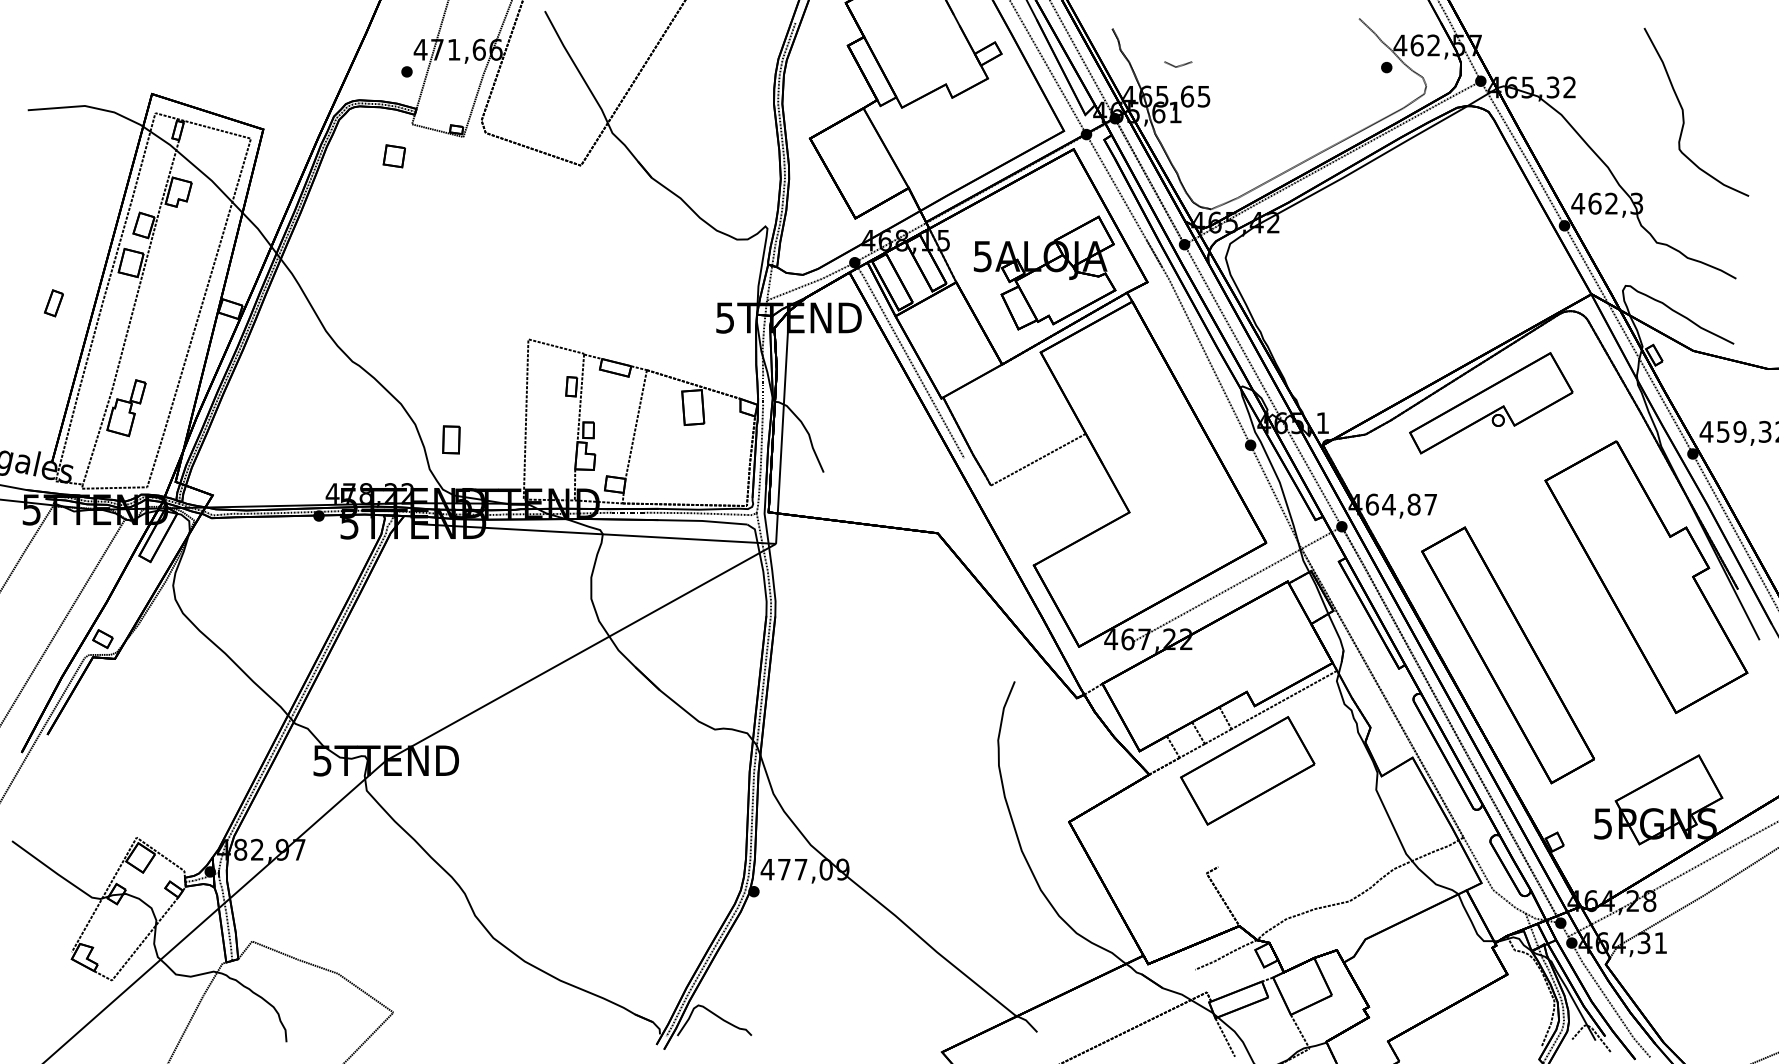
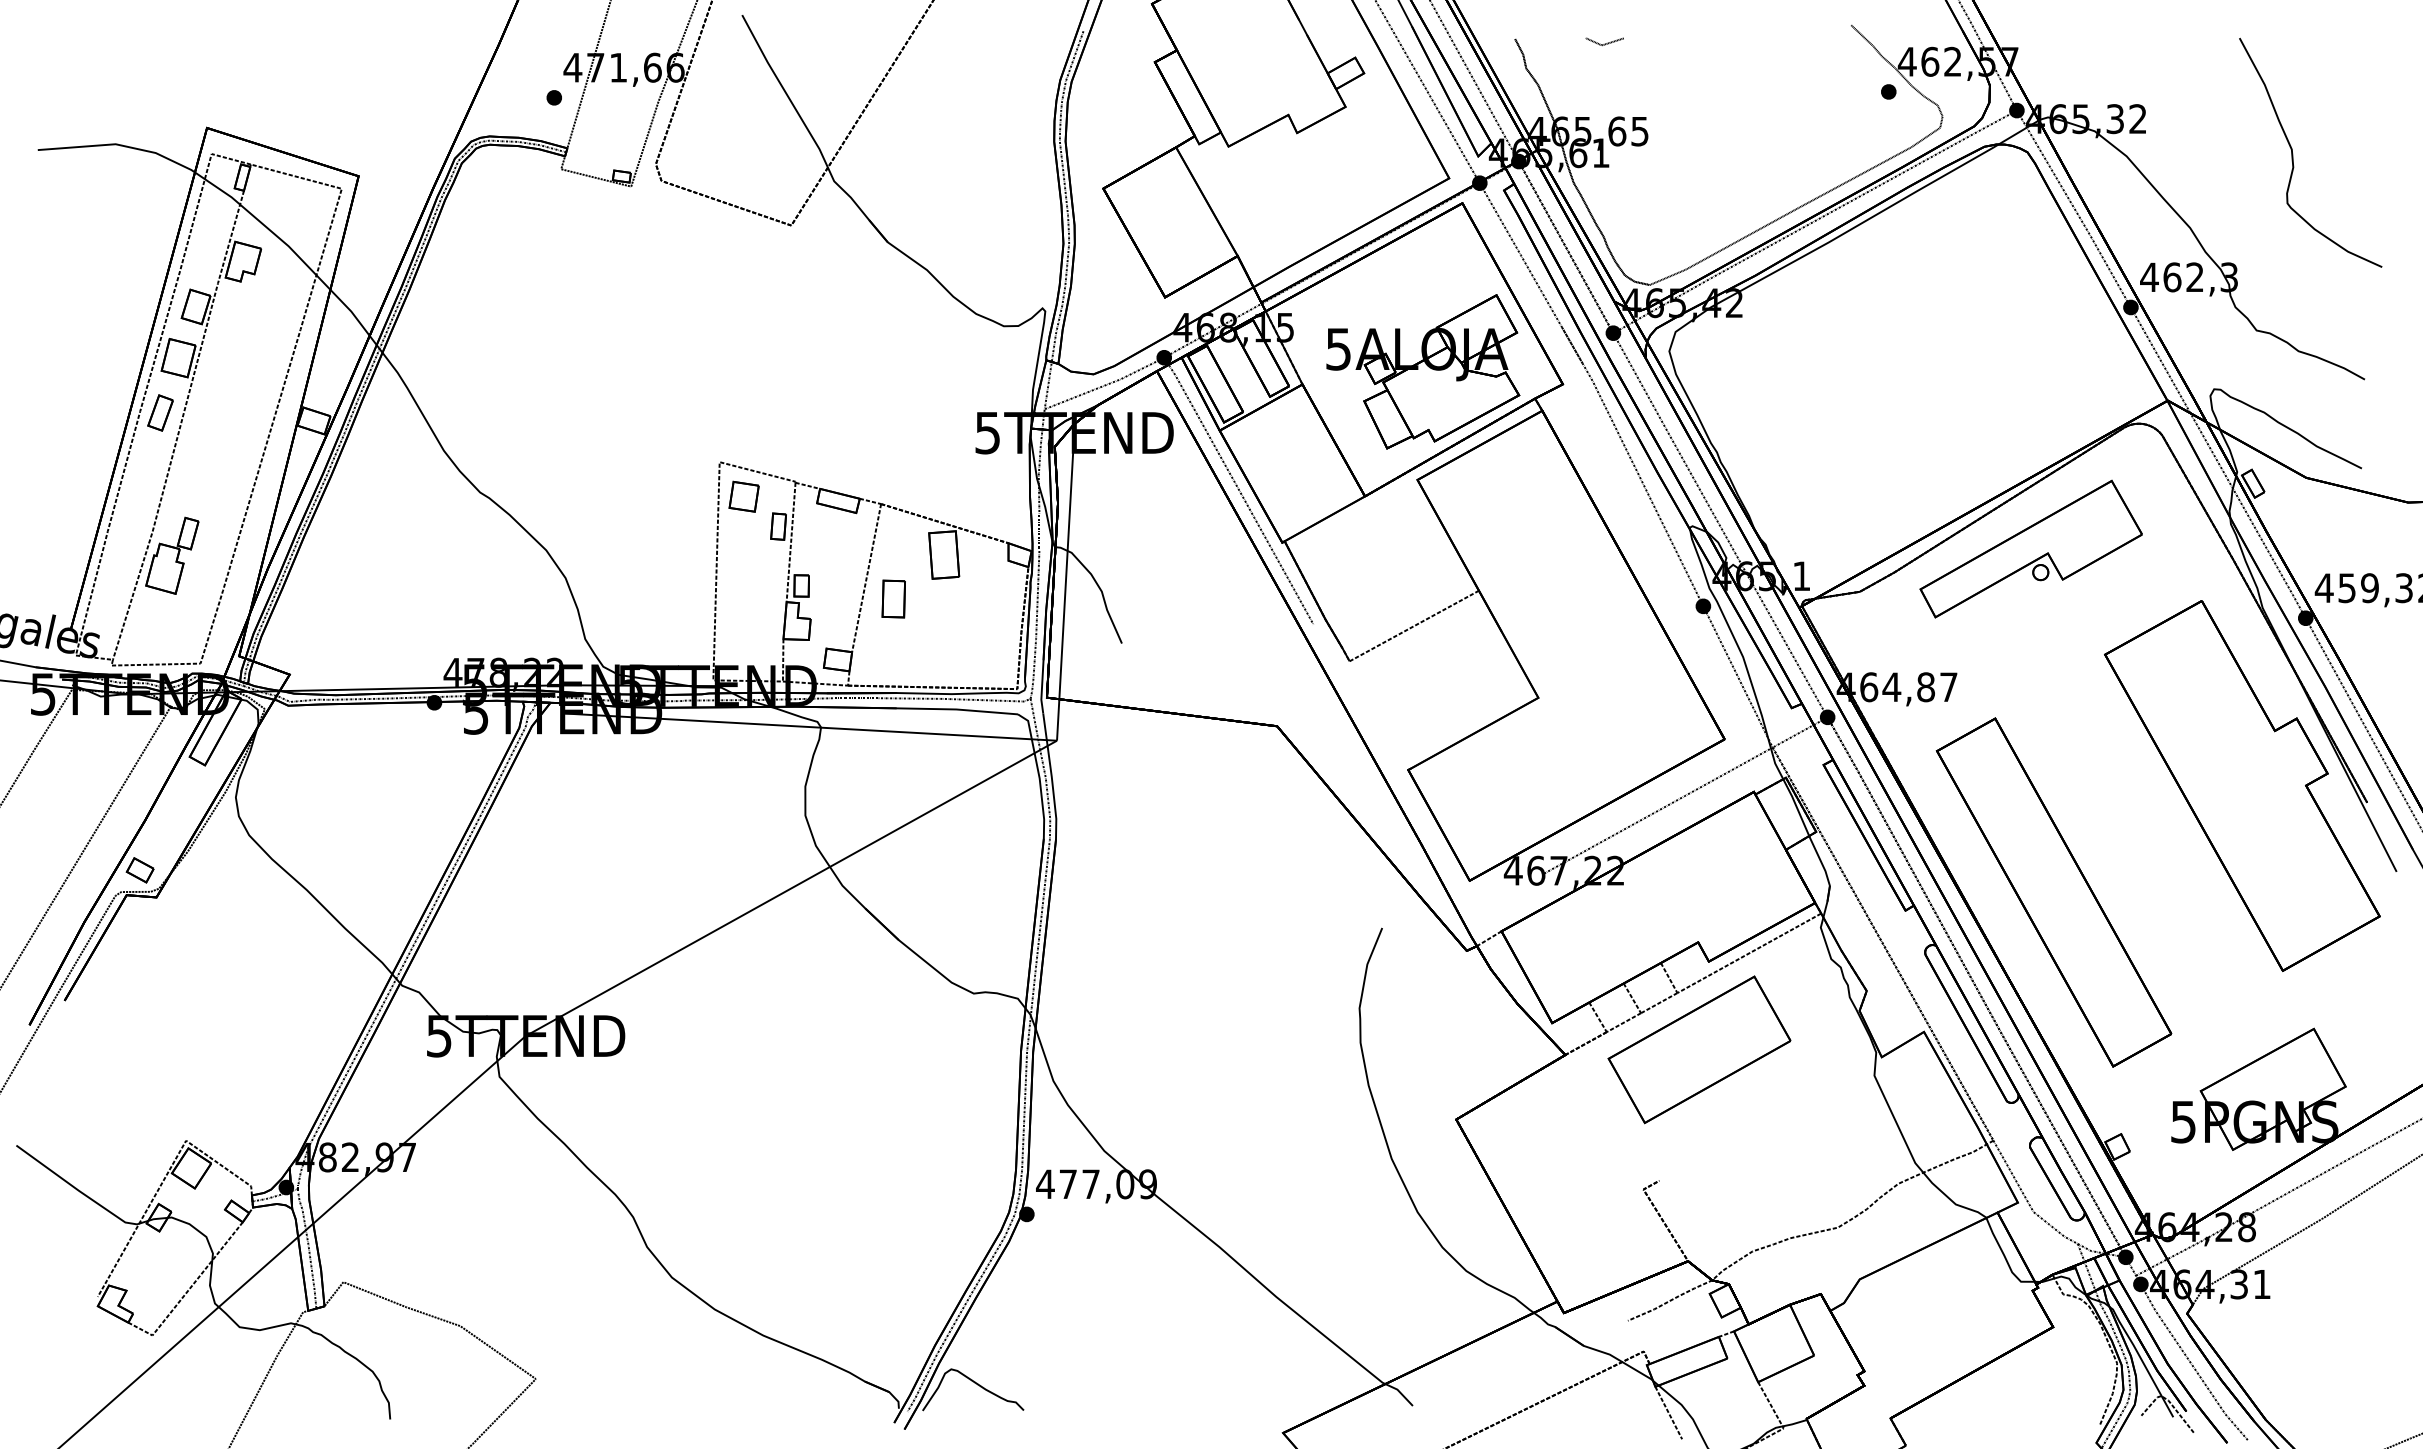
line: (1178, 65) -> (1604, 43), moved
part: (393, 156) -> (743, 496), moved
part: (53, 302) -> (160, 412), moved
part: (451, 439) -> (893, 598), moved

